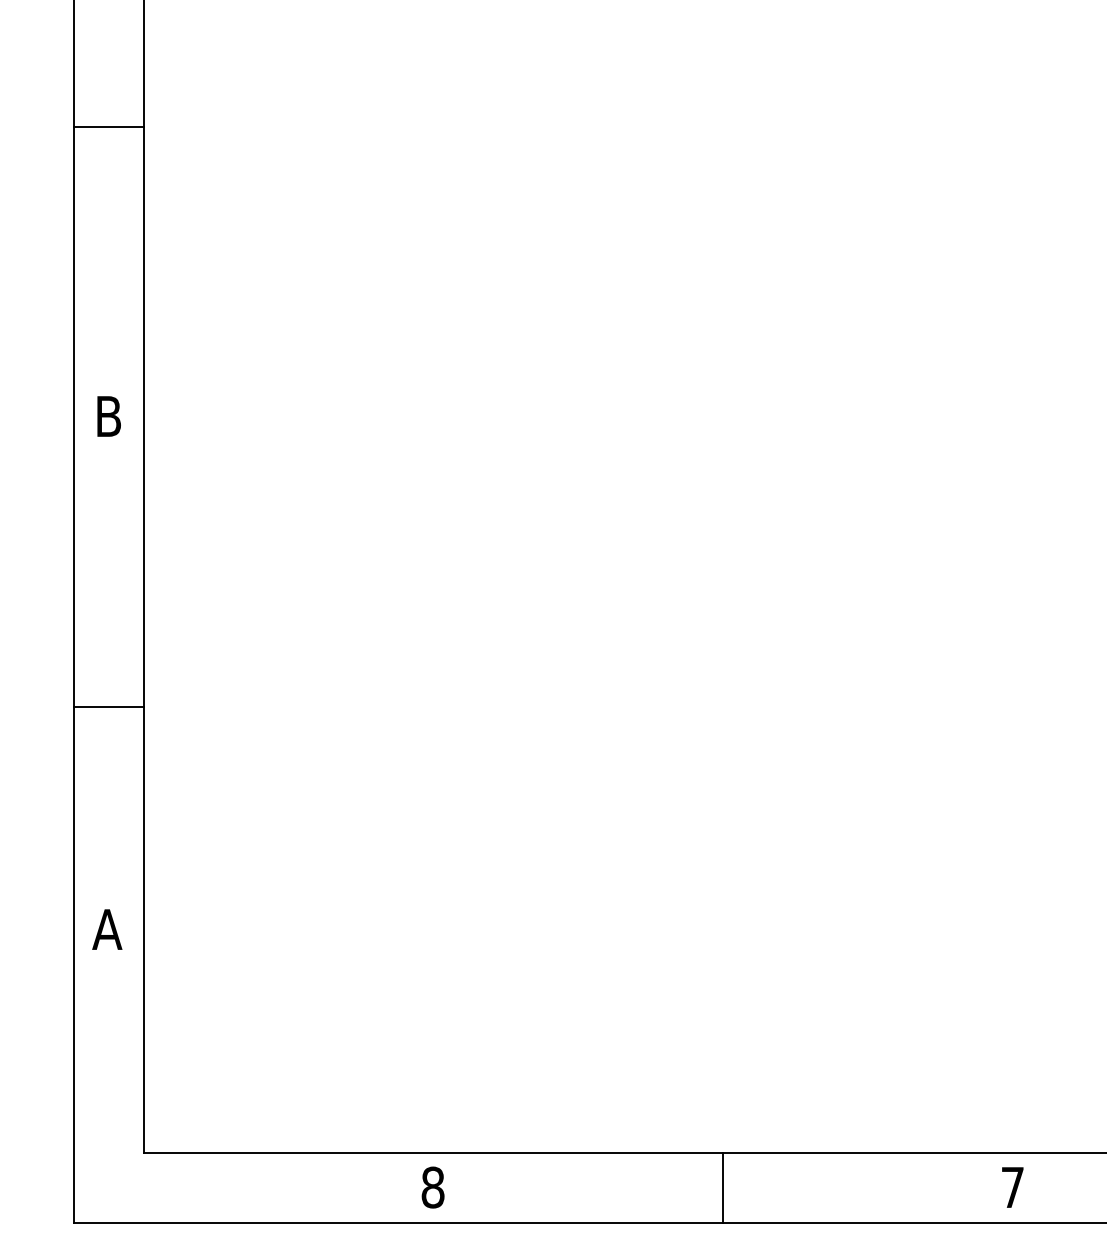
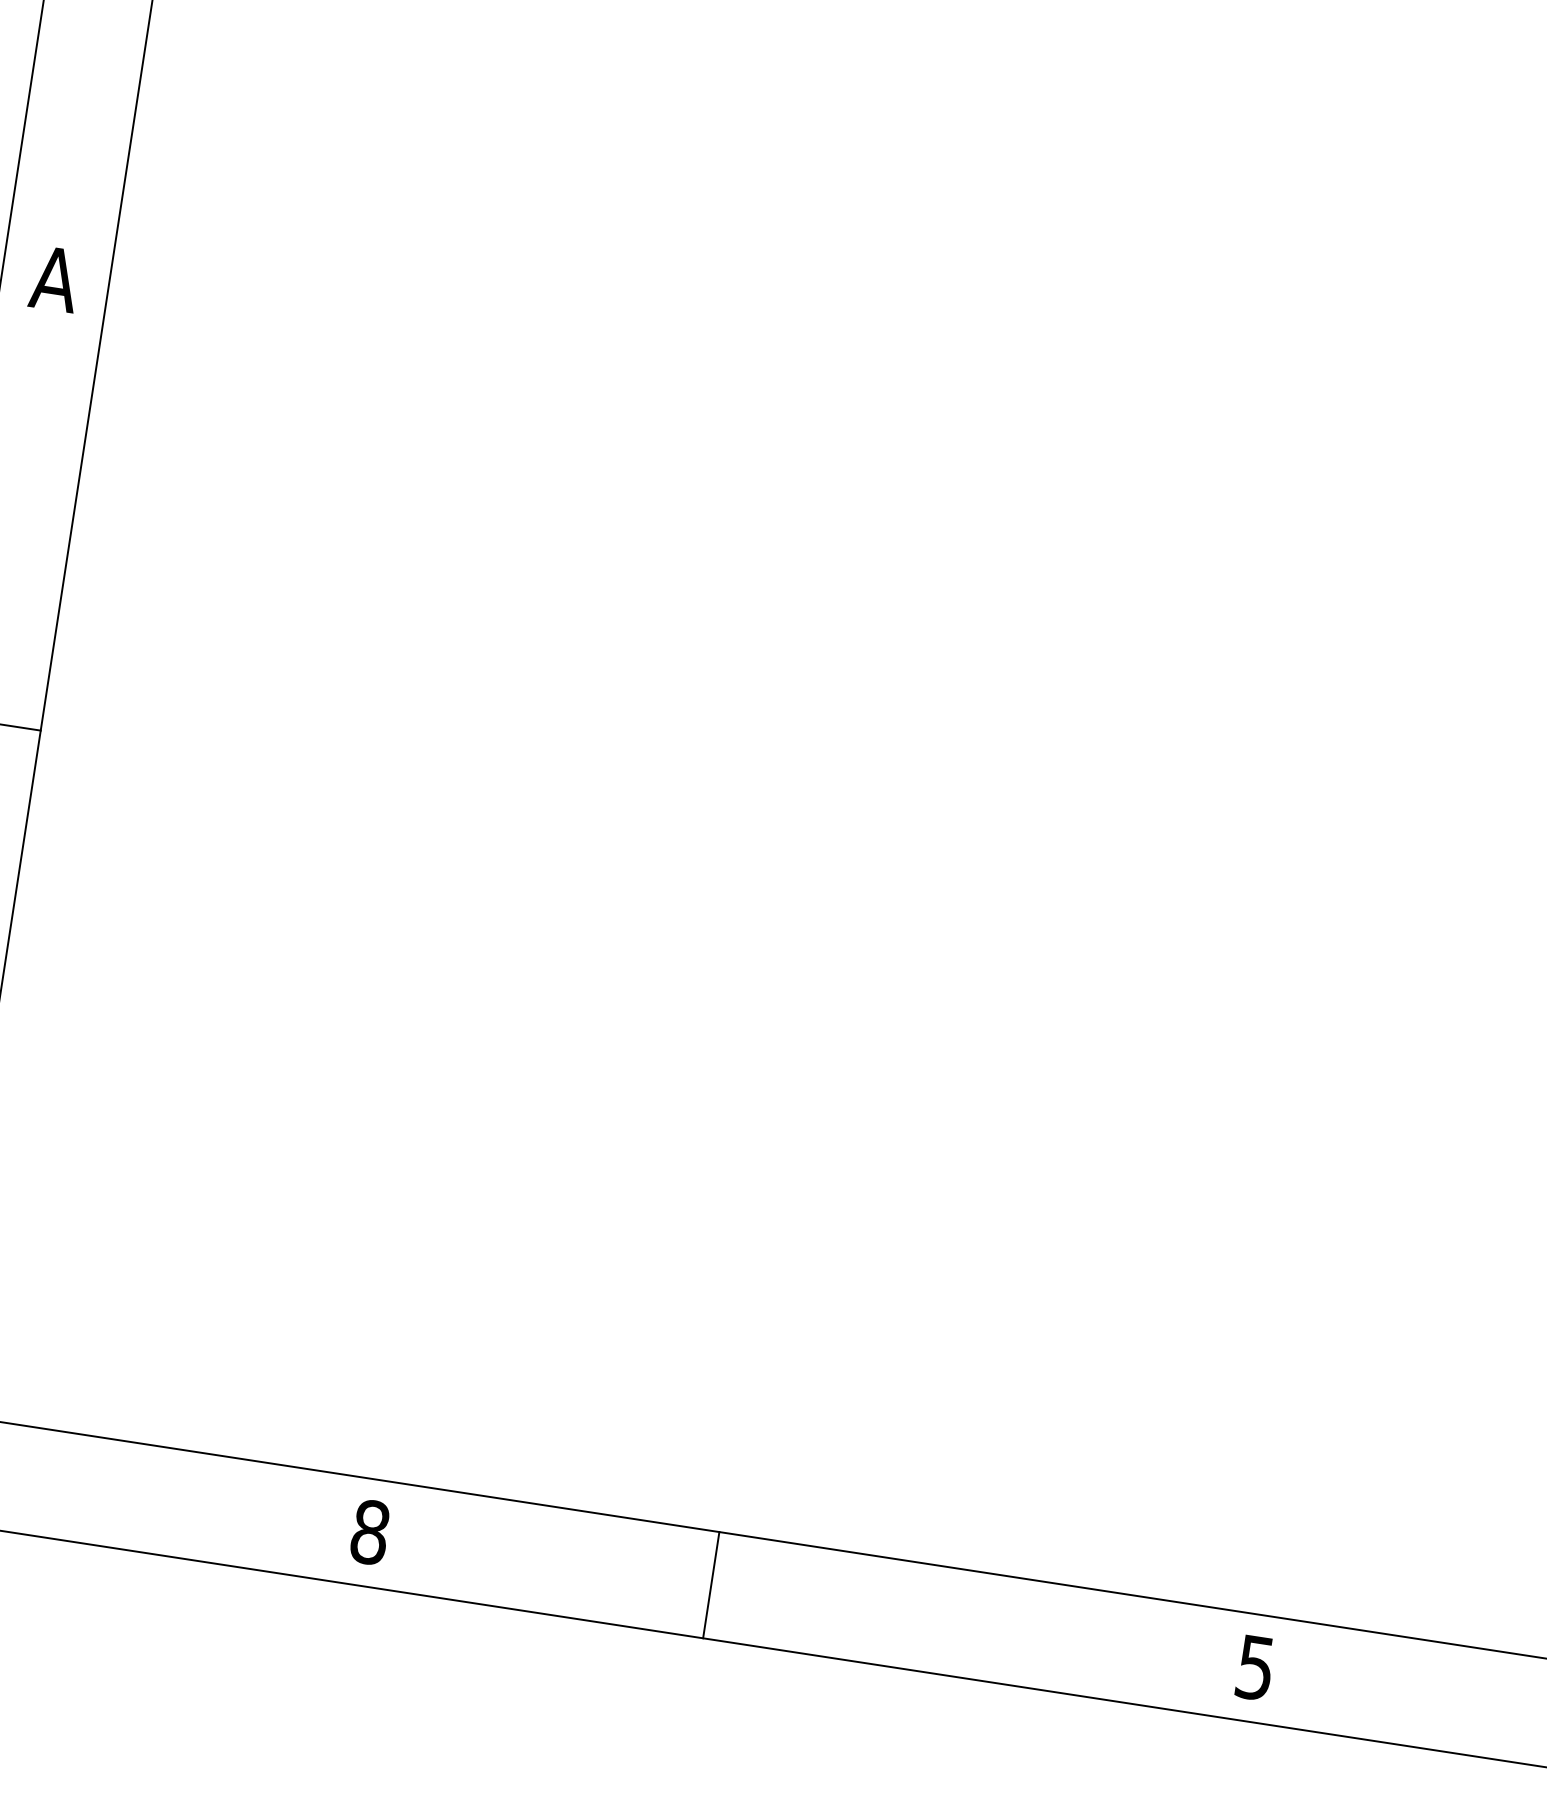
text: (108, 416) -> (54, 279), B -> A
line: (723, 1187) -> (711, 1584), moved
text: (1012, 1187) -> (1255, 1667), 7 -> 5

